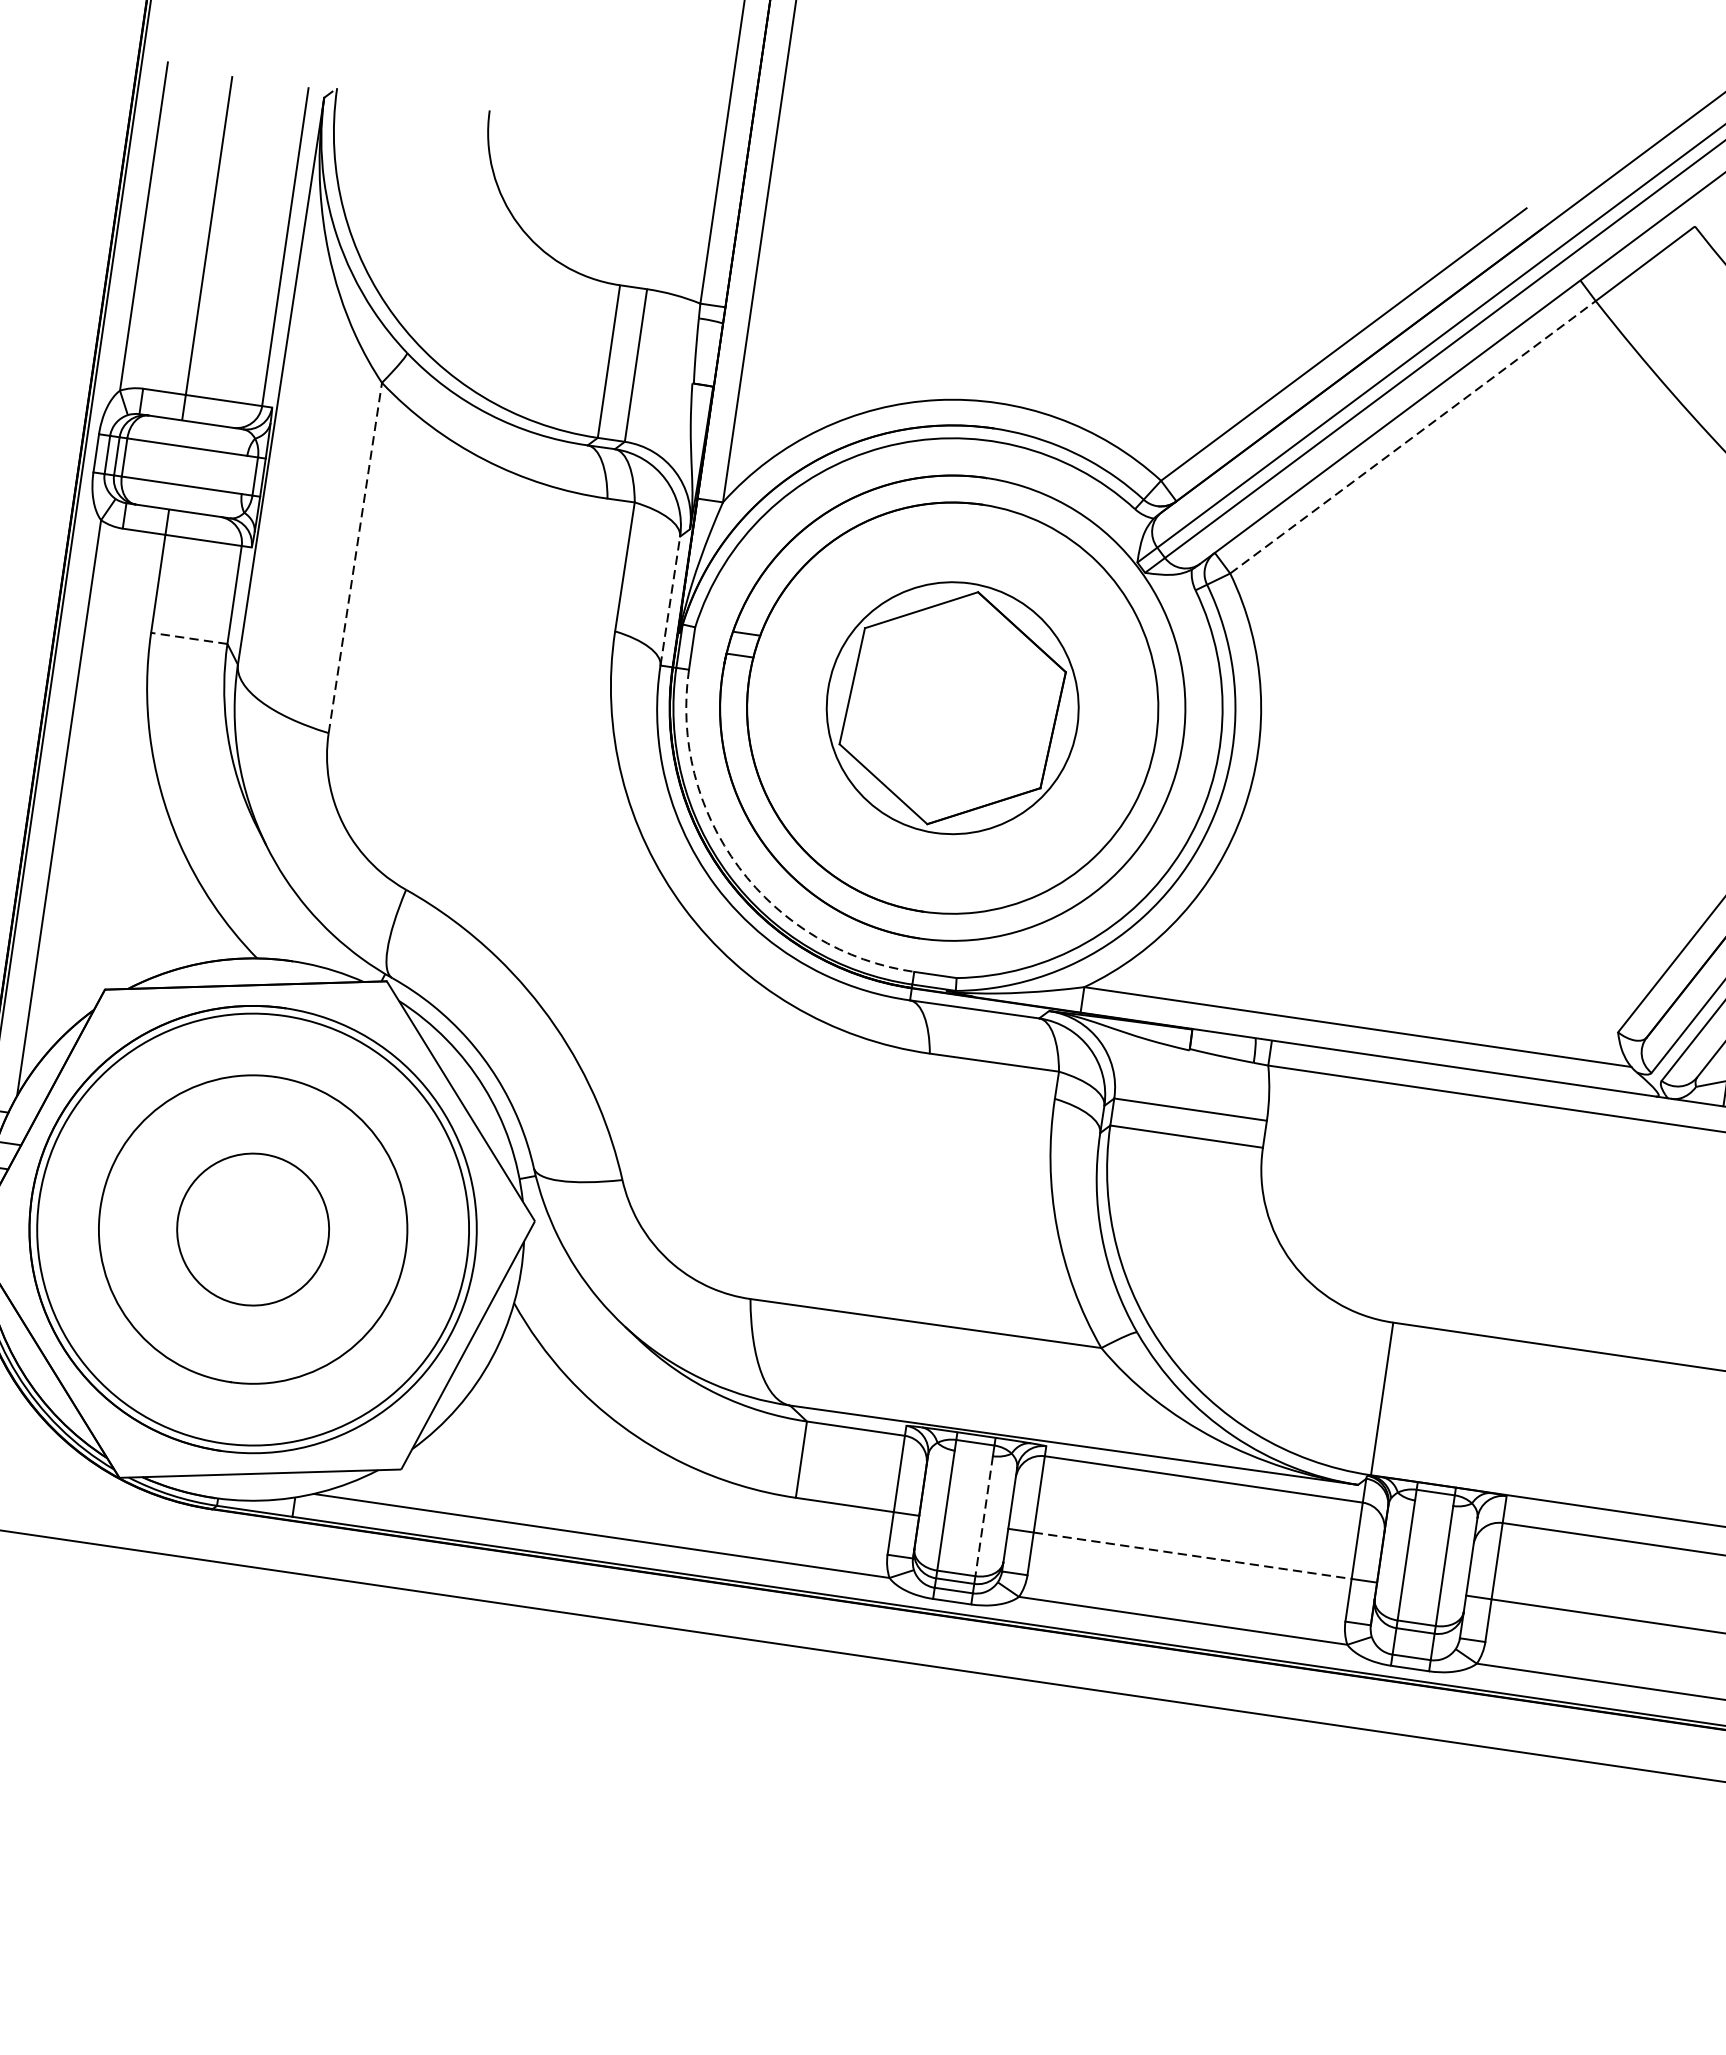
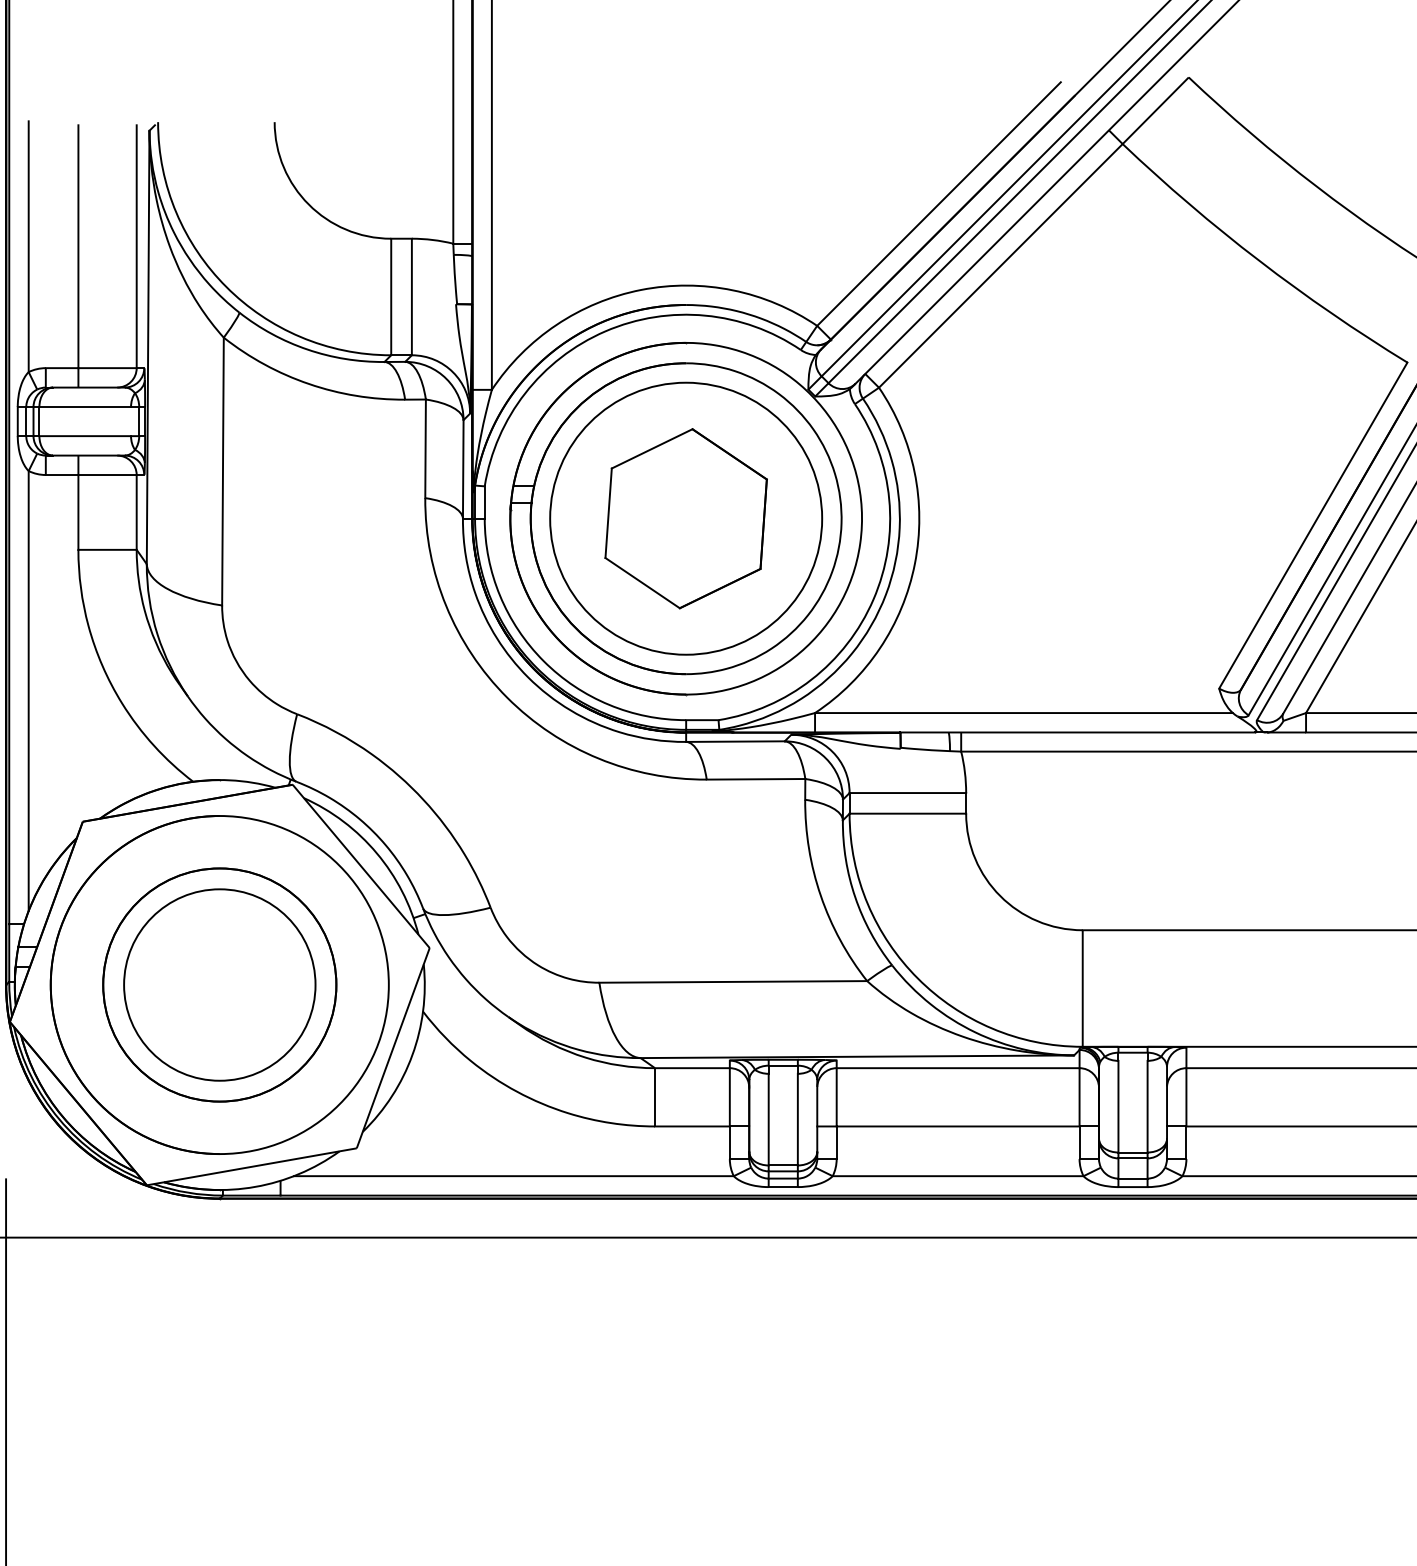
line: (1413, 436) -> (1001, 265), dashed -> solid
line: (354, 557) -> (222, 471), dashed -> solid
line: (670, 599) -> (463, 468), dashed -> solid
line: (189, 637) -> (107, 549), dashed -> solid
circle: (953, 707) -> (686, 518), size x1.43
arc: (738, 867) -> (543, 661), dashed -> solid
circle: (252, 1228) -> (219, 984), size x0.71
circle: (252, 1228) -> (219, 984), size x1.67
line: (983, 1515) -> (797, 1119), dashed -> solid
line: (1193, 1555) -> (958, 1126), dashed -> solid

